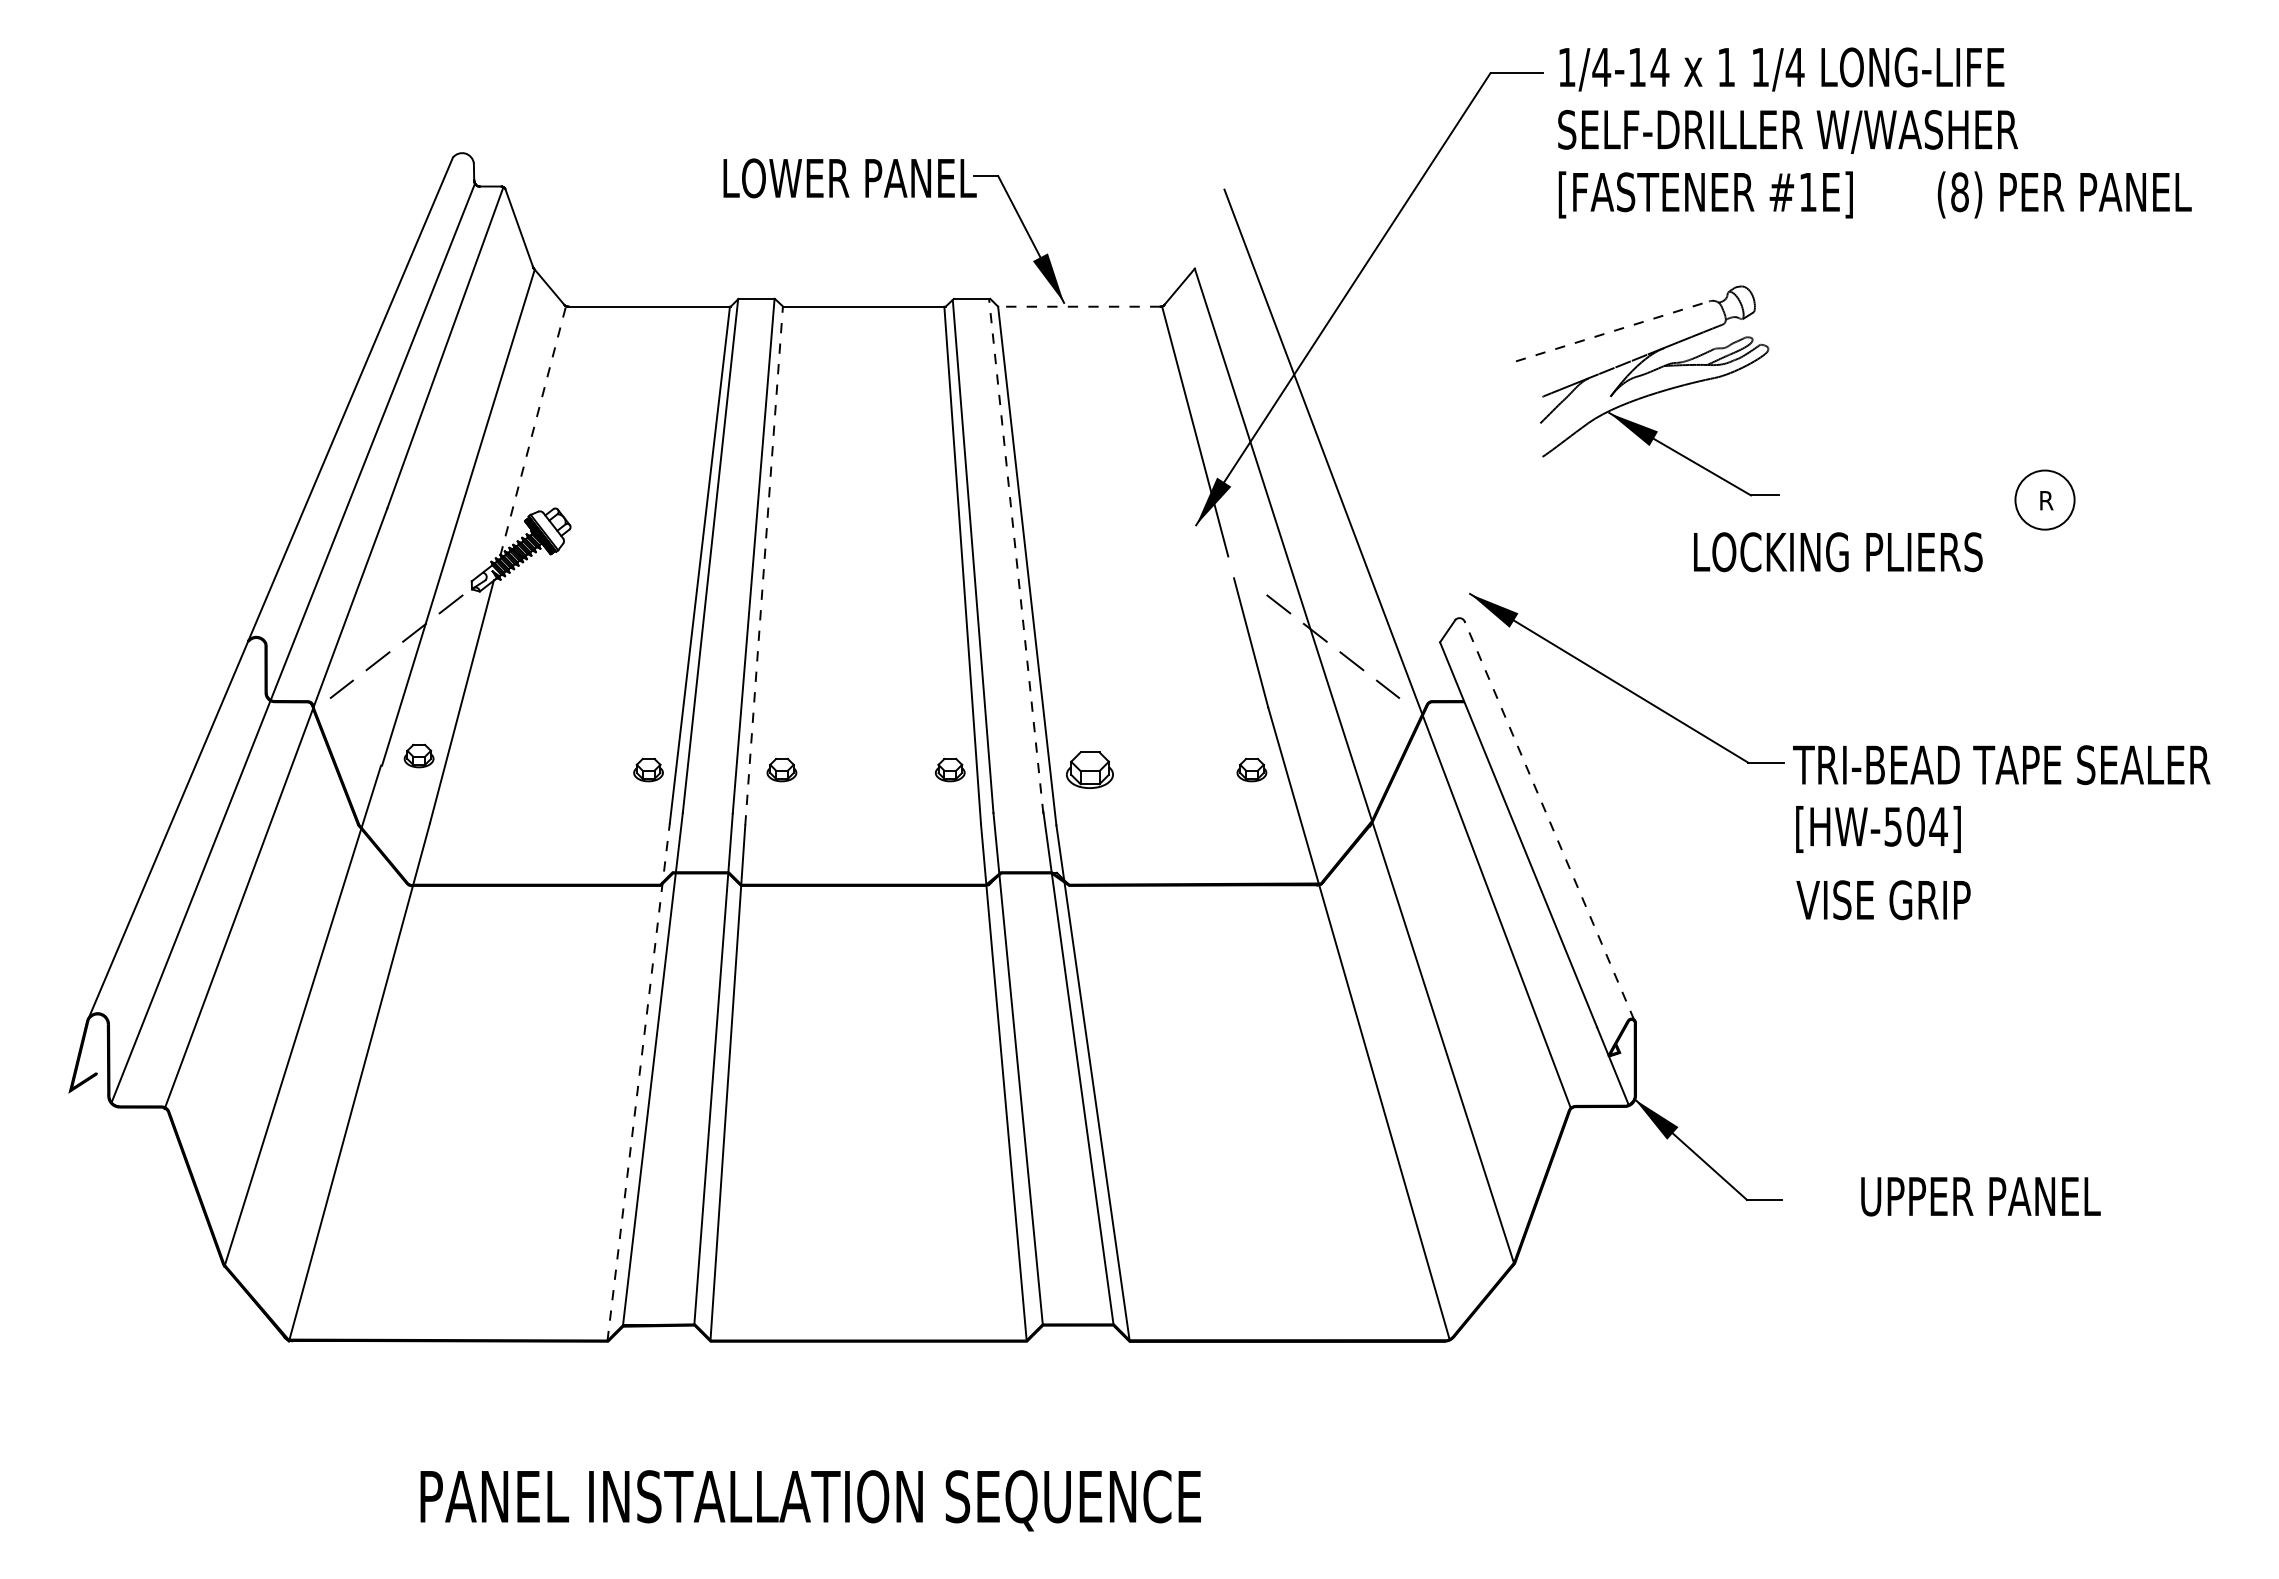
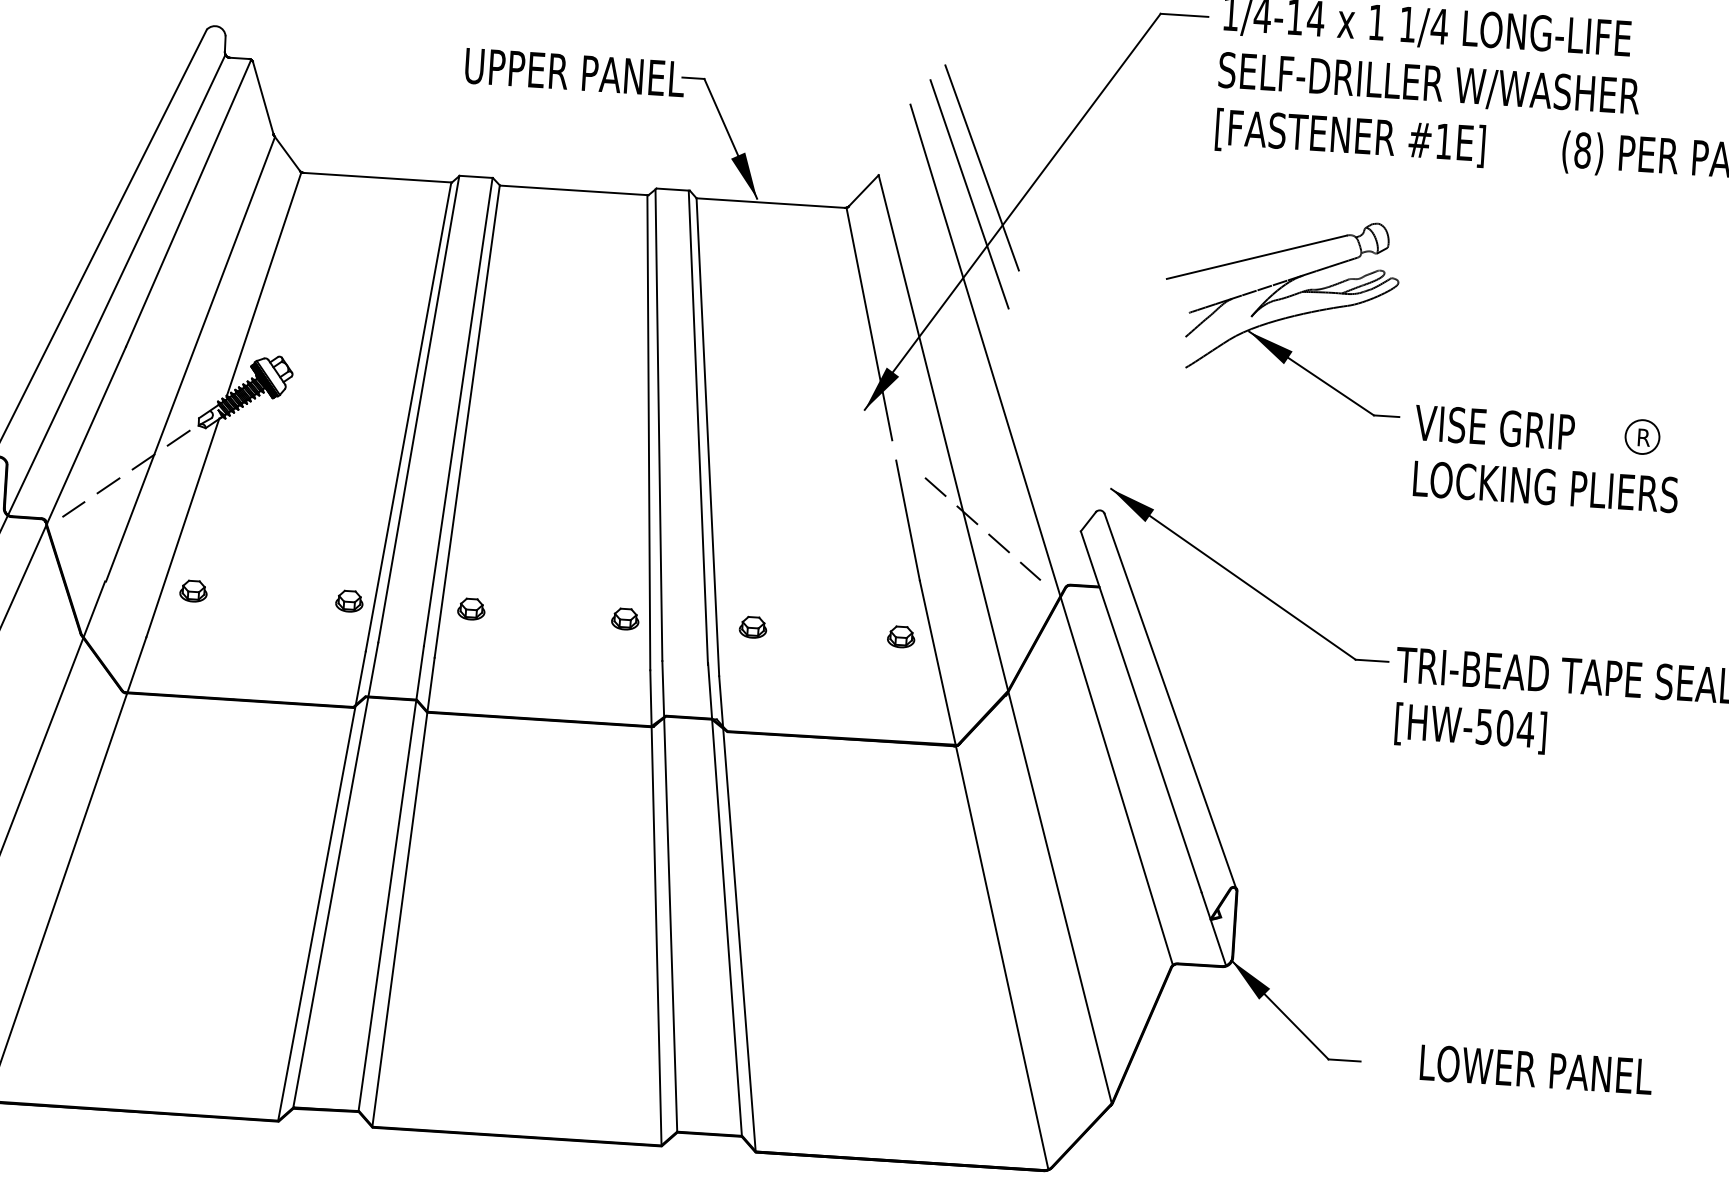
text: (762, 178) -> (488, 67), LOWER PANEL -> UPPER PANEL
line: (1306, 253) -> (981, 167), added
line: (1294, 282) -> (969, 193), added
line: (1078, 306) -> (770, 202), dashed -> solid
line: (1612, 331) -> (1256, 257), dashed -> solid
line: (533, 430) -> (264, 284), dashed -> solid
circle: (2044, 499) -> (1642, 436), size x0.62
text: (1838, 552) -> (1546, 487), moved
line: (1016, 556) -> (698, 427), dashed -> solid
line: (764, 565) -> (467, 421), dashed -> solid
part: (418, 755) -> (193, 590), moved
part: (1089, 769) -> (752, 626), size x0.62
line: (1549, 820) -> (1170, 700), dashed -> solid
text: (1883, 900) -> (1494, 427), moved
line: (638, 1082) -> (321, 886), dashed -> solid
text: (1886, 1196) -> (1456, 1064), UPPER PANEL -> LOWER PANEL

